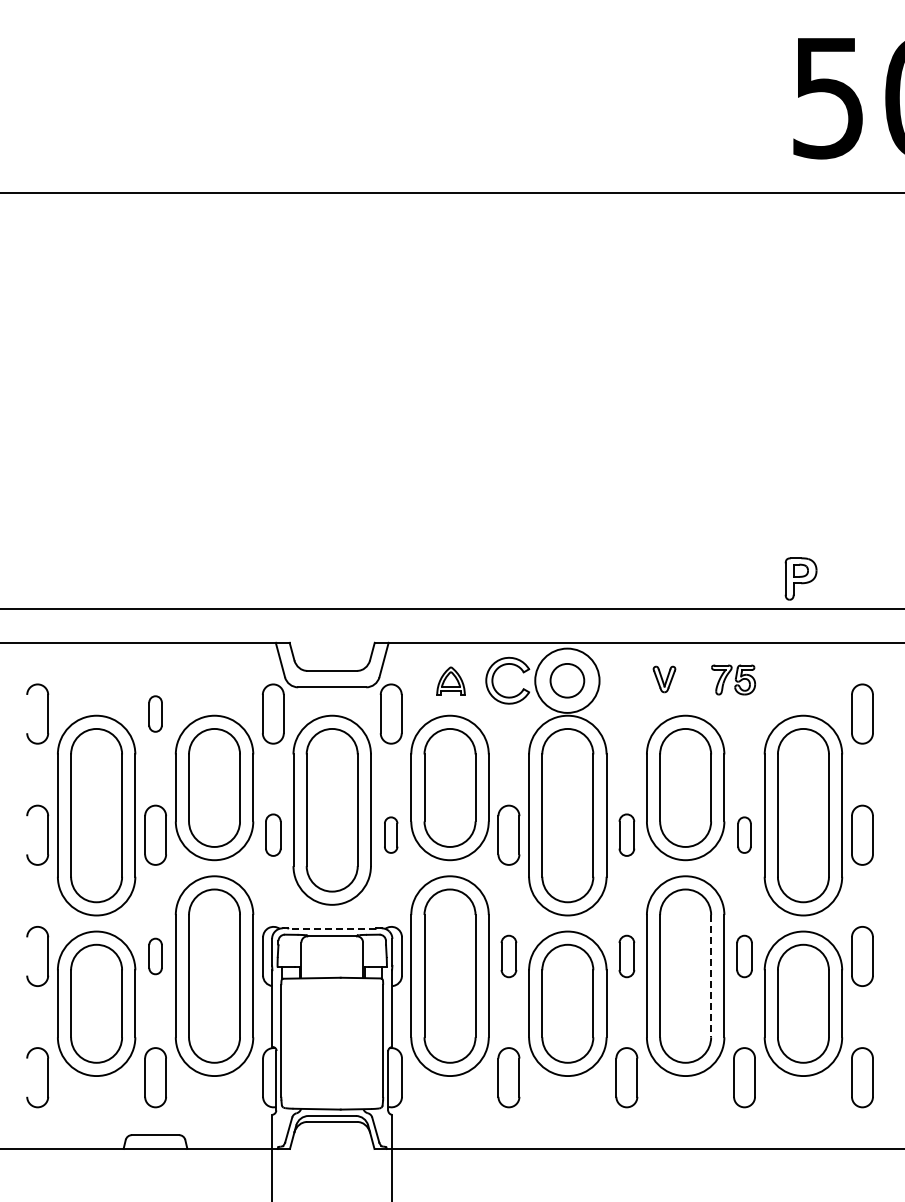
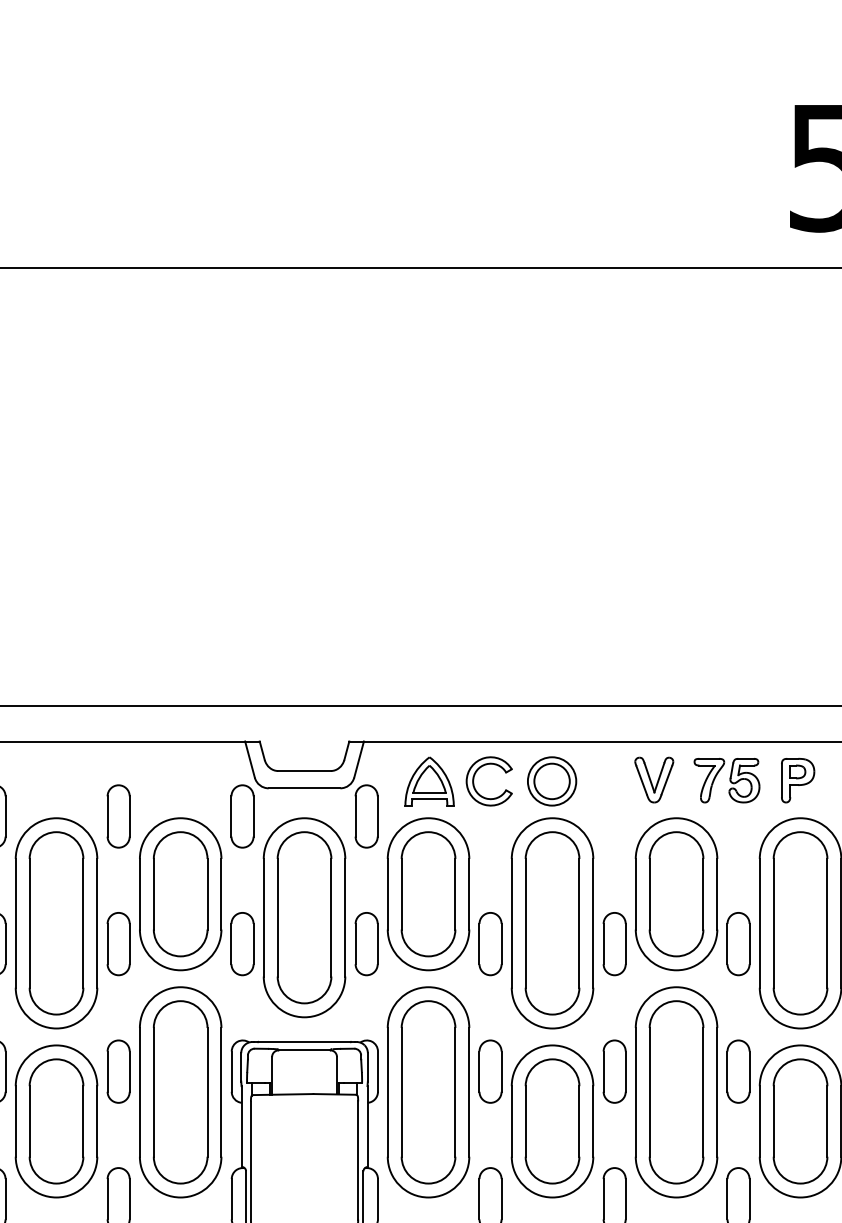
part: (800, 578) -> (797, 780), moved
part: (664, 679) -> (654, 780), size x1.67
part: (733, 679) -> (726, 780), size x1.43
part: (450, 680) -> (429, 781), size x1.67
circle: (567, 680) -> (552, 781), size x0.71
part: (155, 713) -> (118, 815), size x1.67
part: (273, 834) -> (242, 943), size x1.43
part: (390, 834) -> (365, 943), size x1.67
part: (626, 834) -> (614, 943), size x1.43
part: (744, 834) -> (738, 943), size x1.67
line: (331, 928) -> (303, 1042), dashed -> solid
part: (155, 956) -> (118, 1071), size x1.67
part: (508, 956) -> (490, 1071), size x1.43
part: (626, 956) -> (614, 1071), size x1.43
part: (744, 956) -> (738, 1071), size x1.43
line: (711, 976) -> (703, 1092), dashed -> solid

